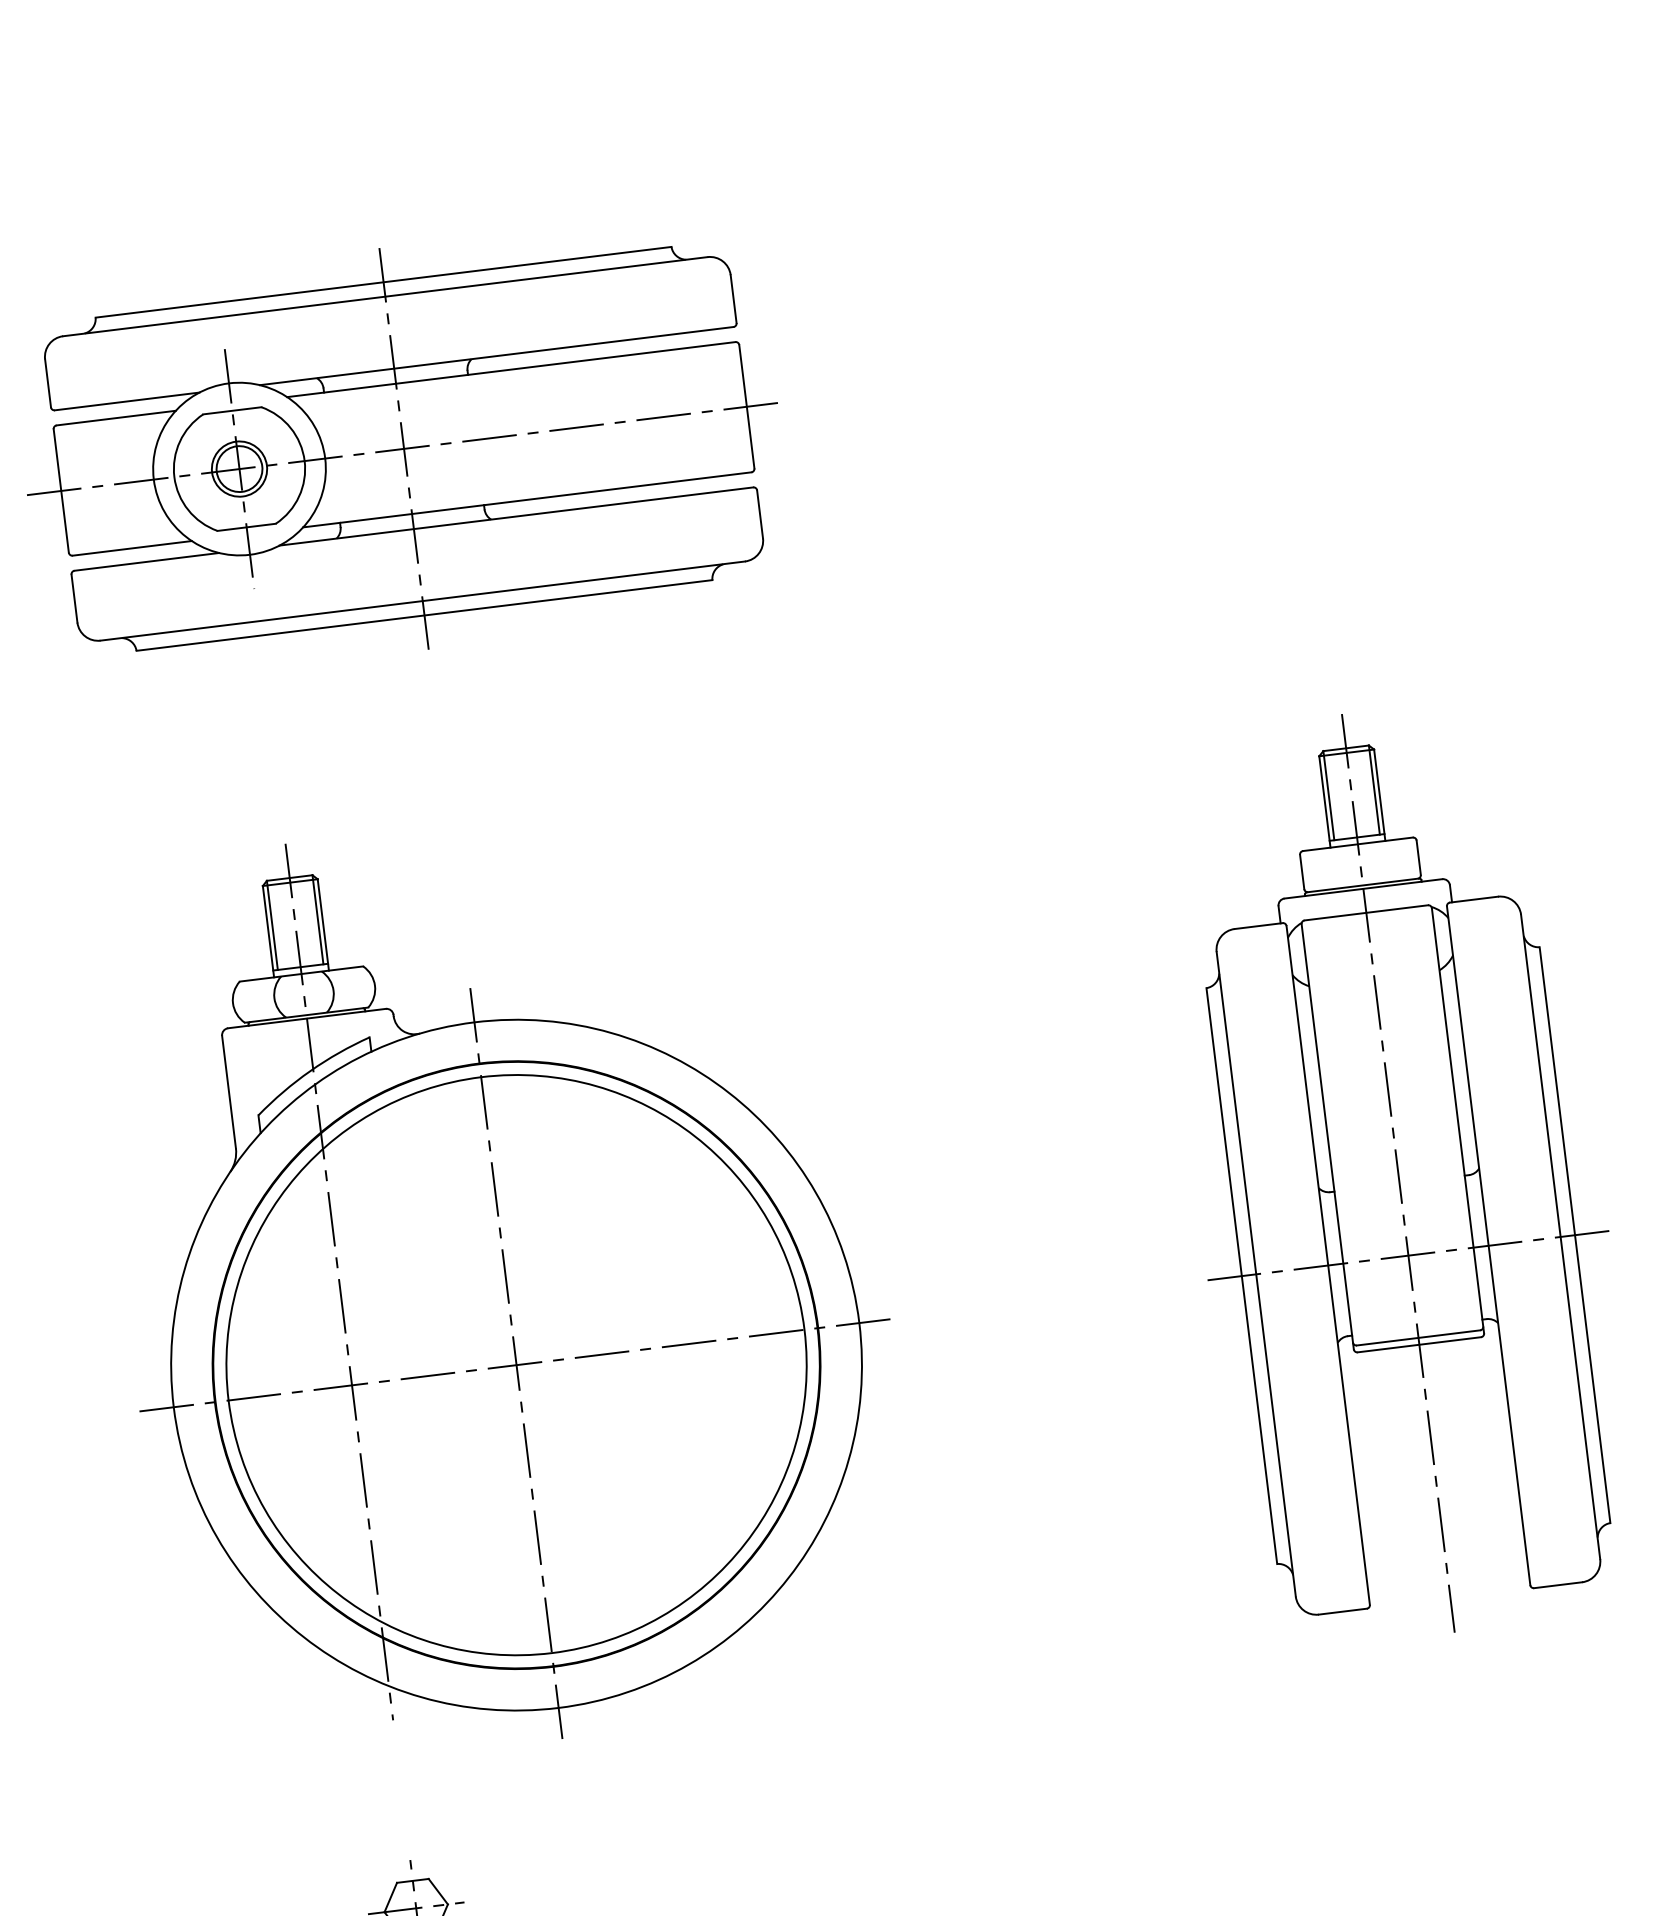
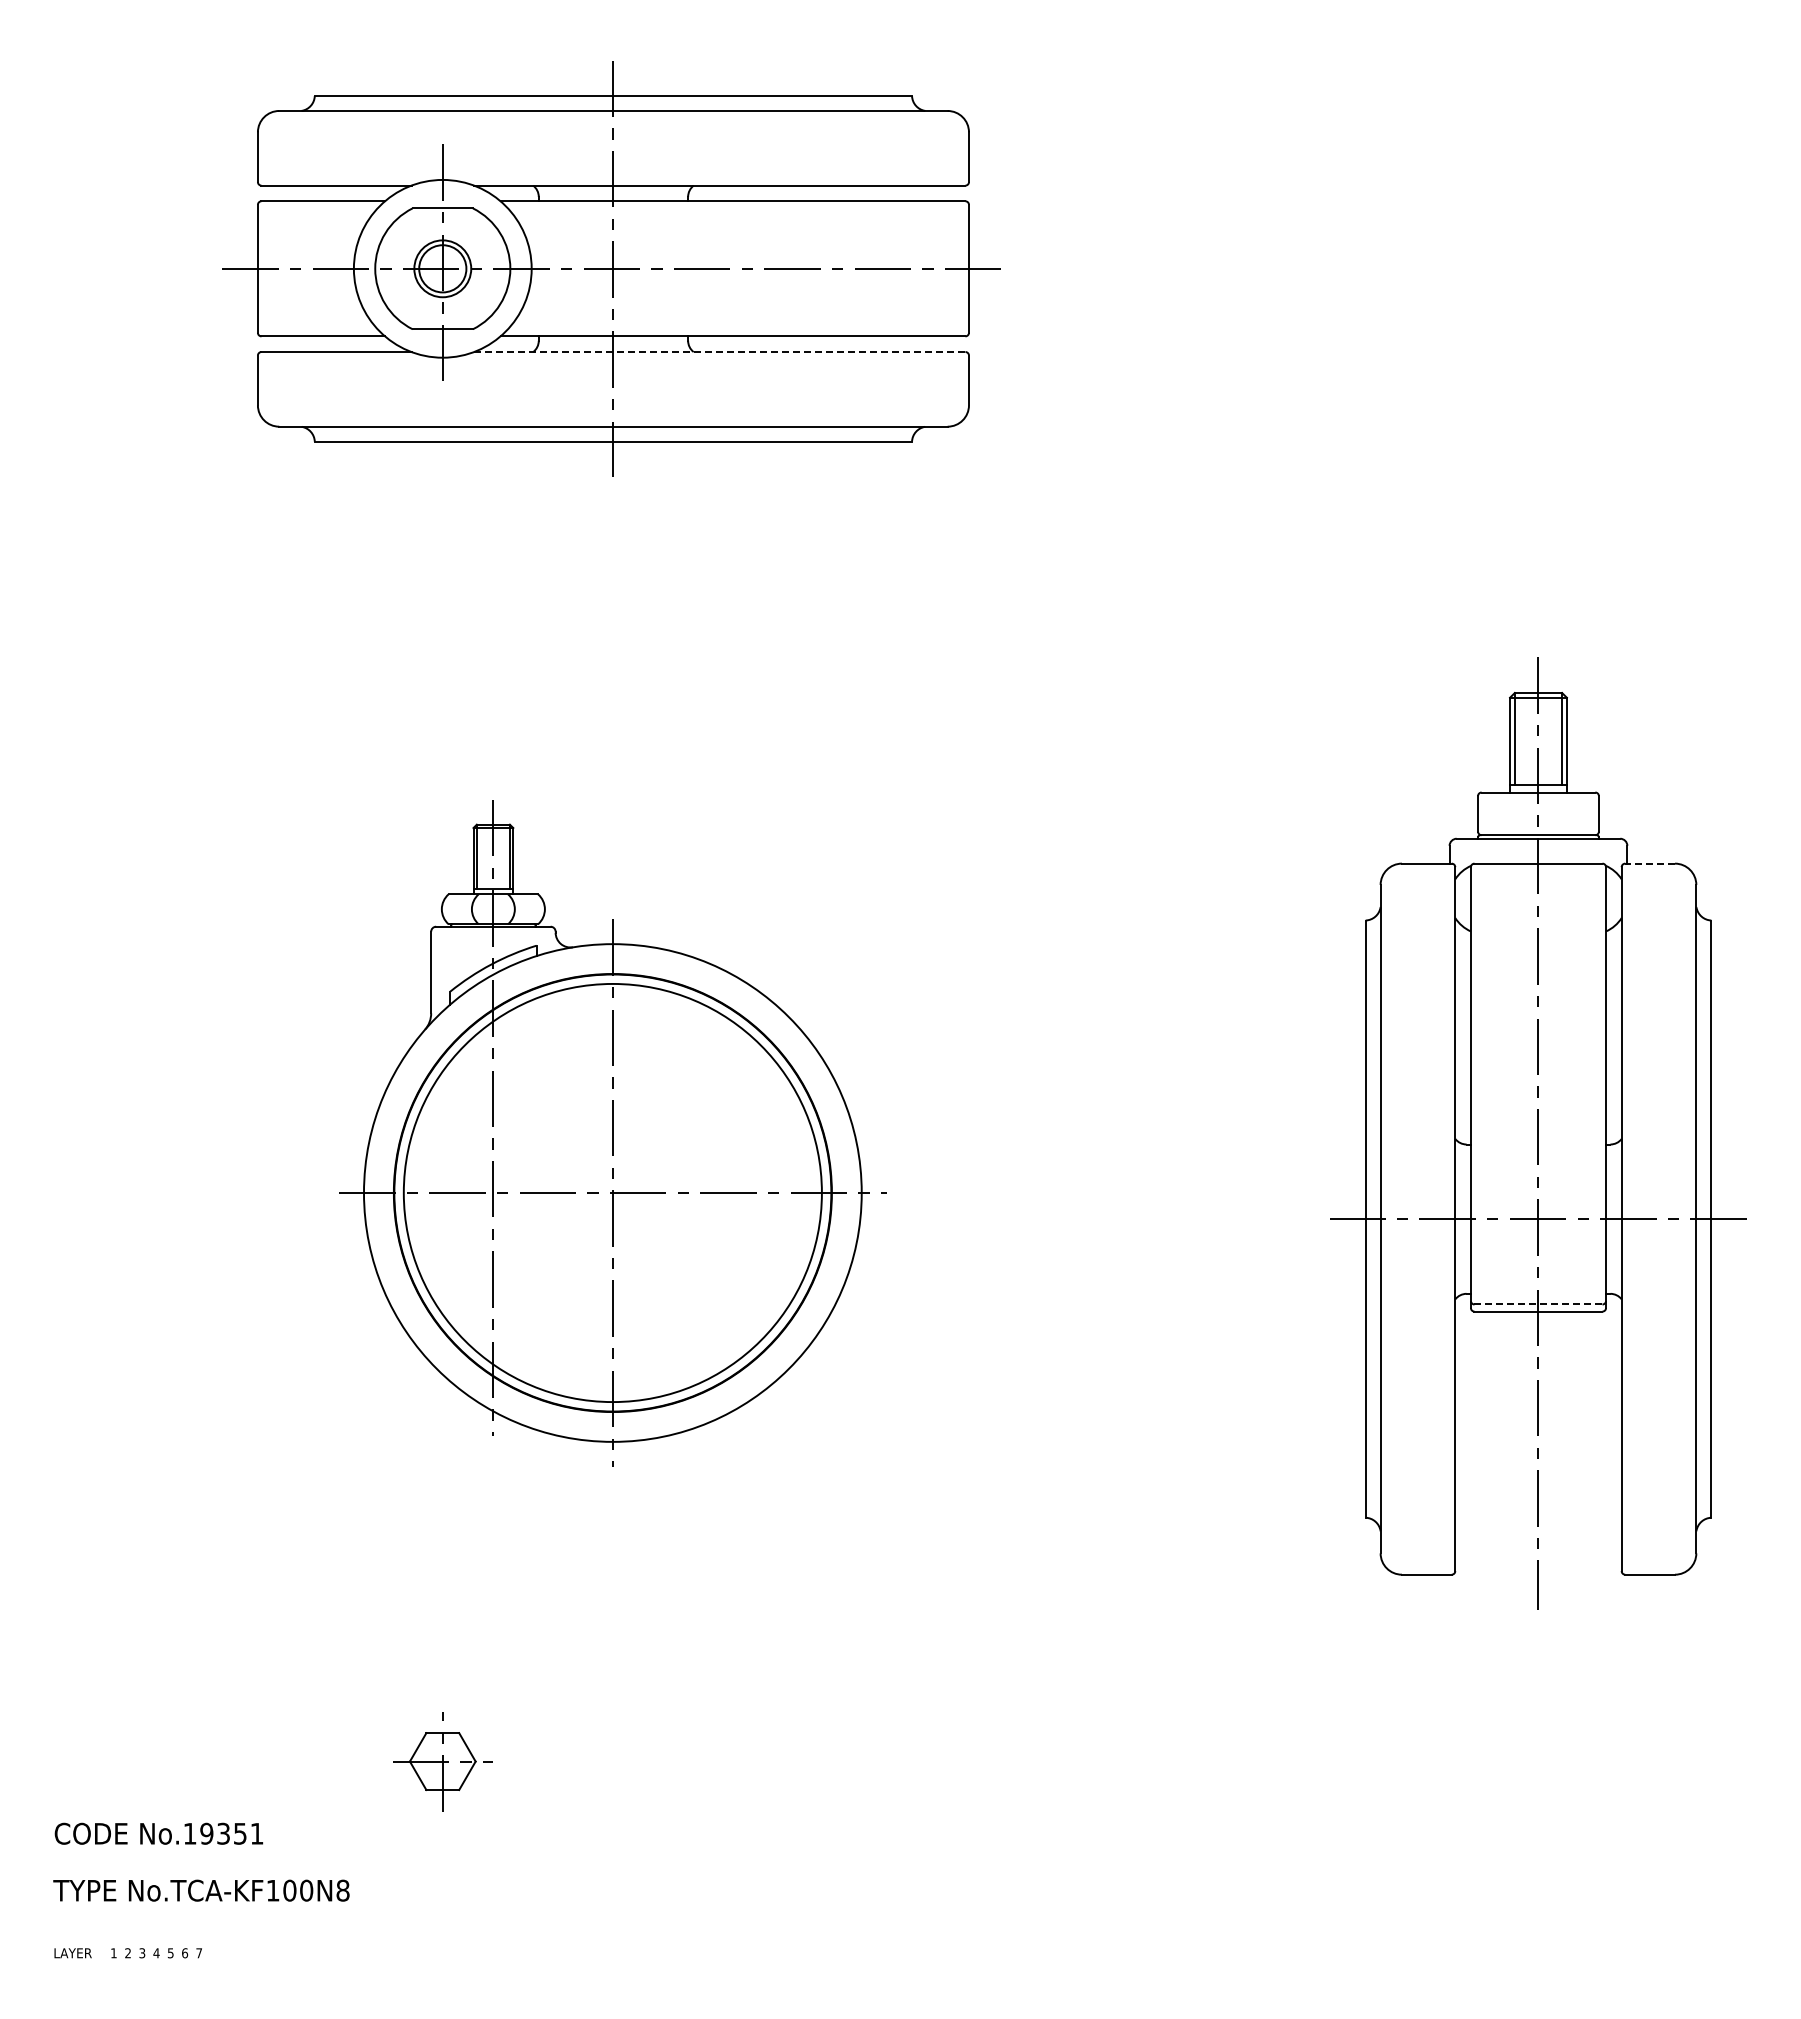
line: (516, 516) -> (719, 352), solid -> dashed
line: (1474, 899) -> (1650, 863), solid -> dashed
part: (504, 1280) -> (611, 1131), size x0.7
line: (1418, 1337) -> (1538, 1304), solid -> dashed

